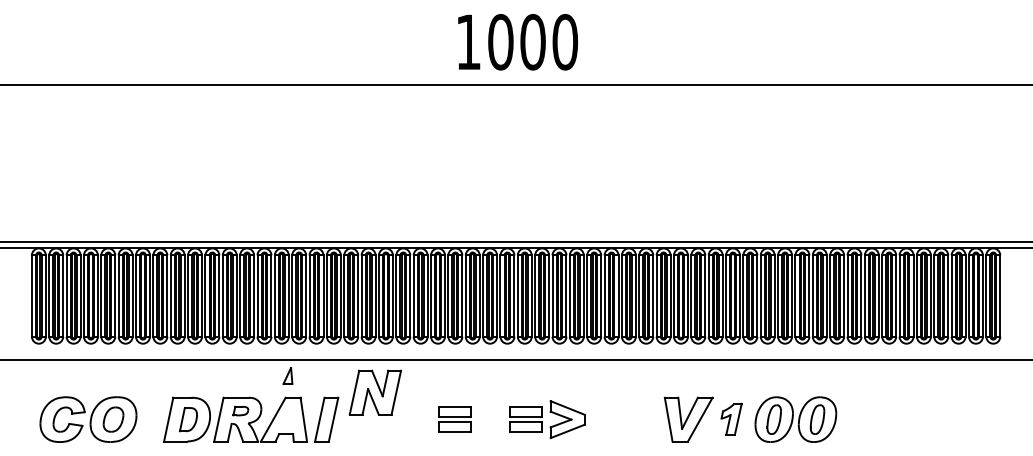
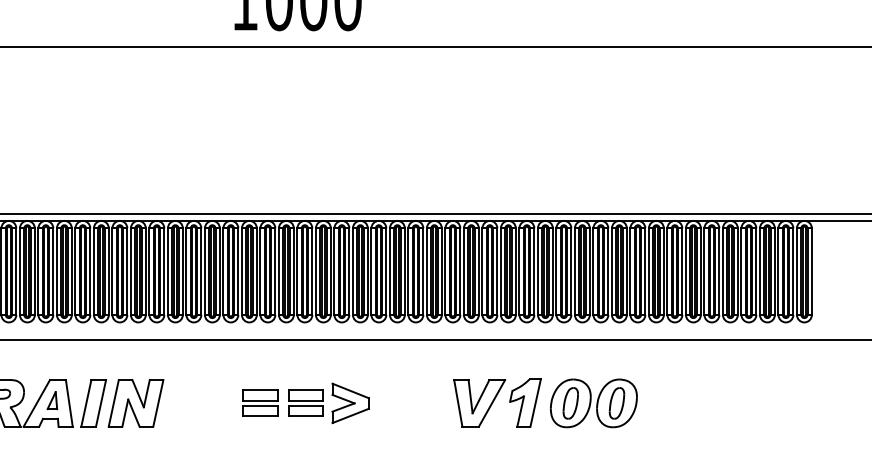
part: (287, 375) -> (51, 400), moved
part: (374, 392) -> (135, 403), moved
part: (454, 419) -> (259, 403), moved
part: (731, 419) -> (525, 403), size x1.43

